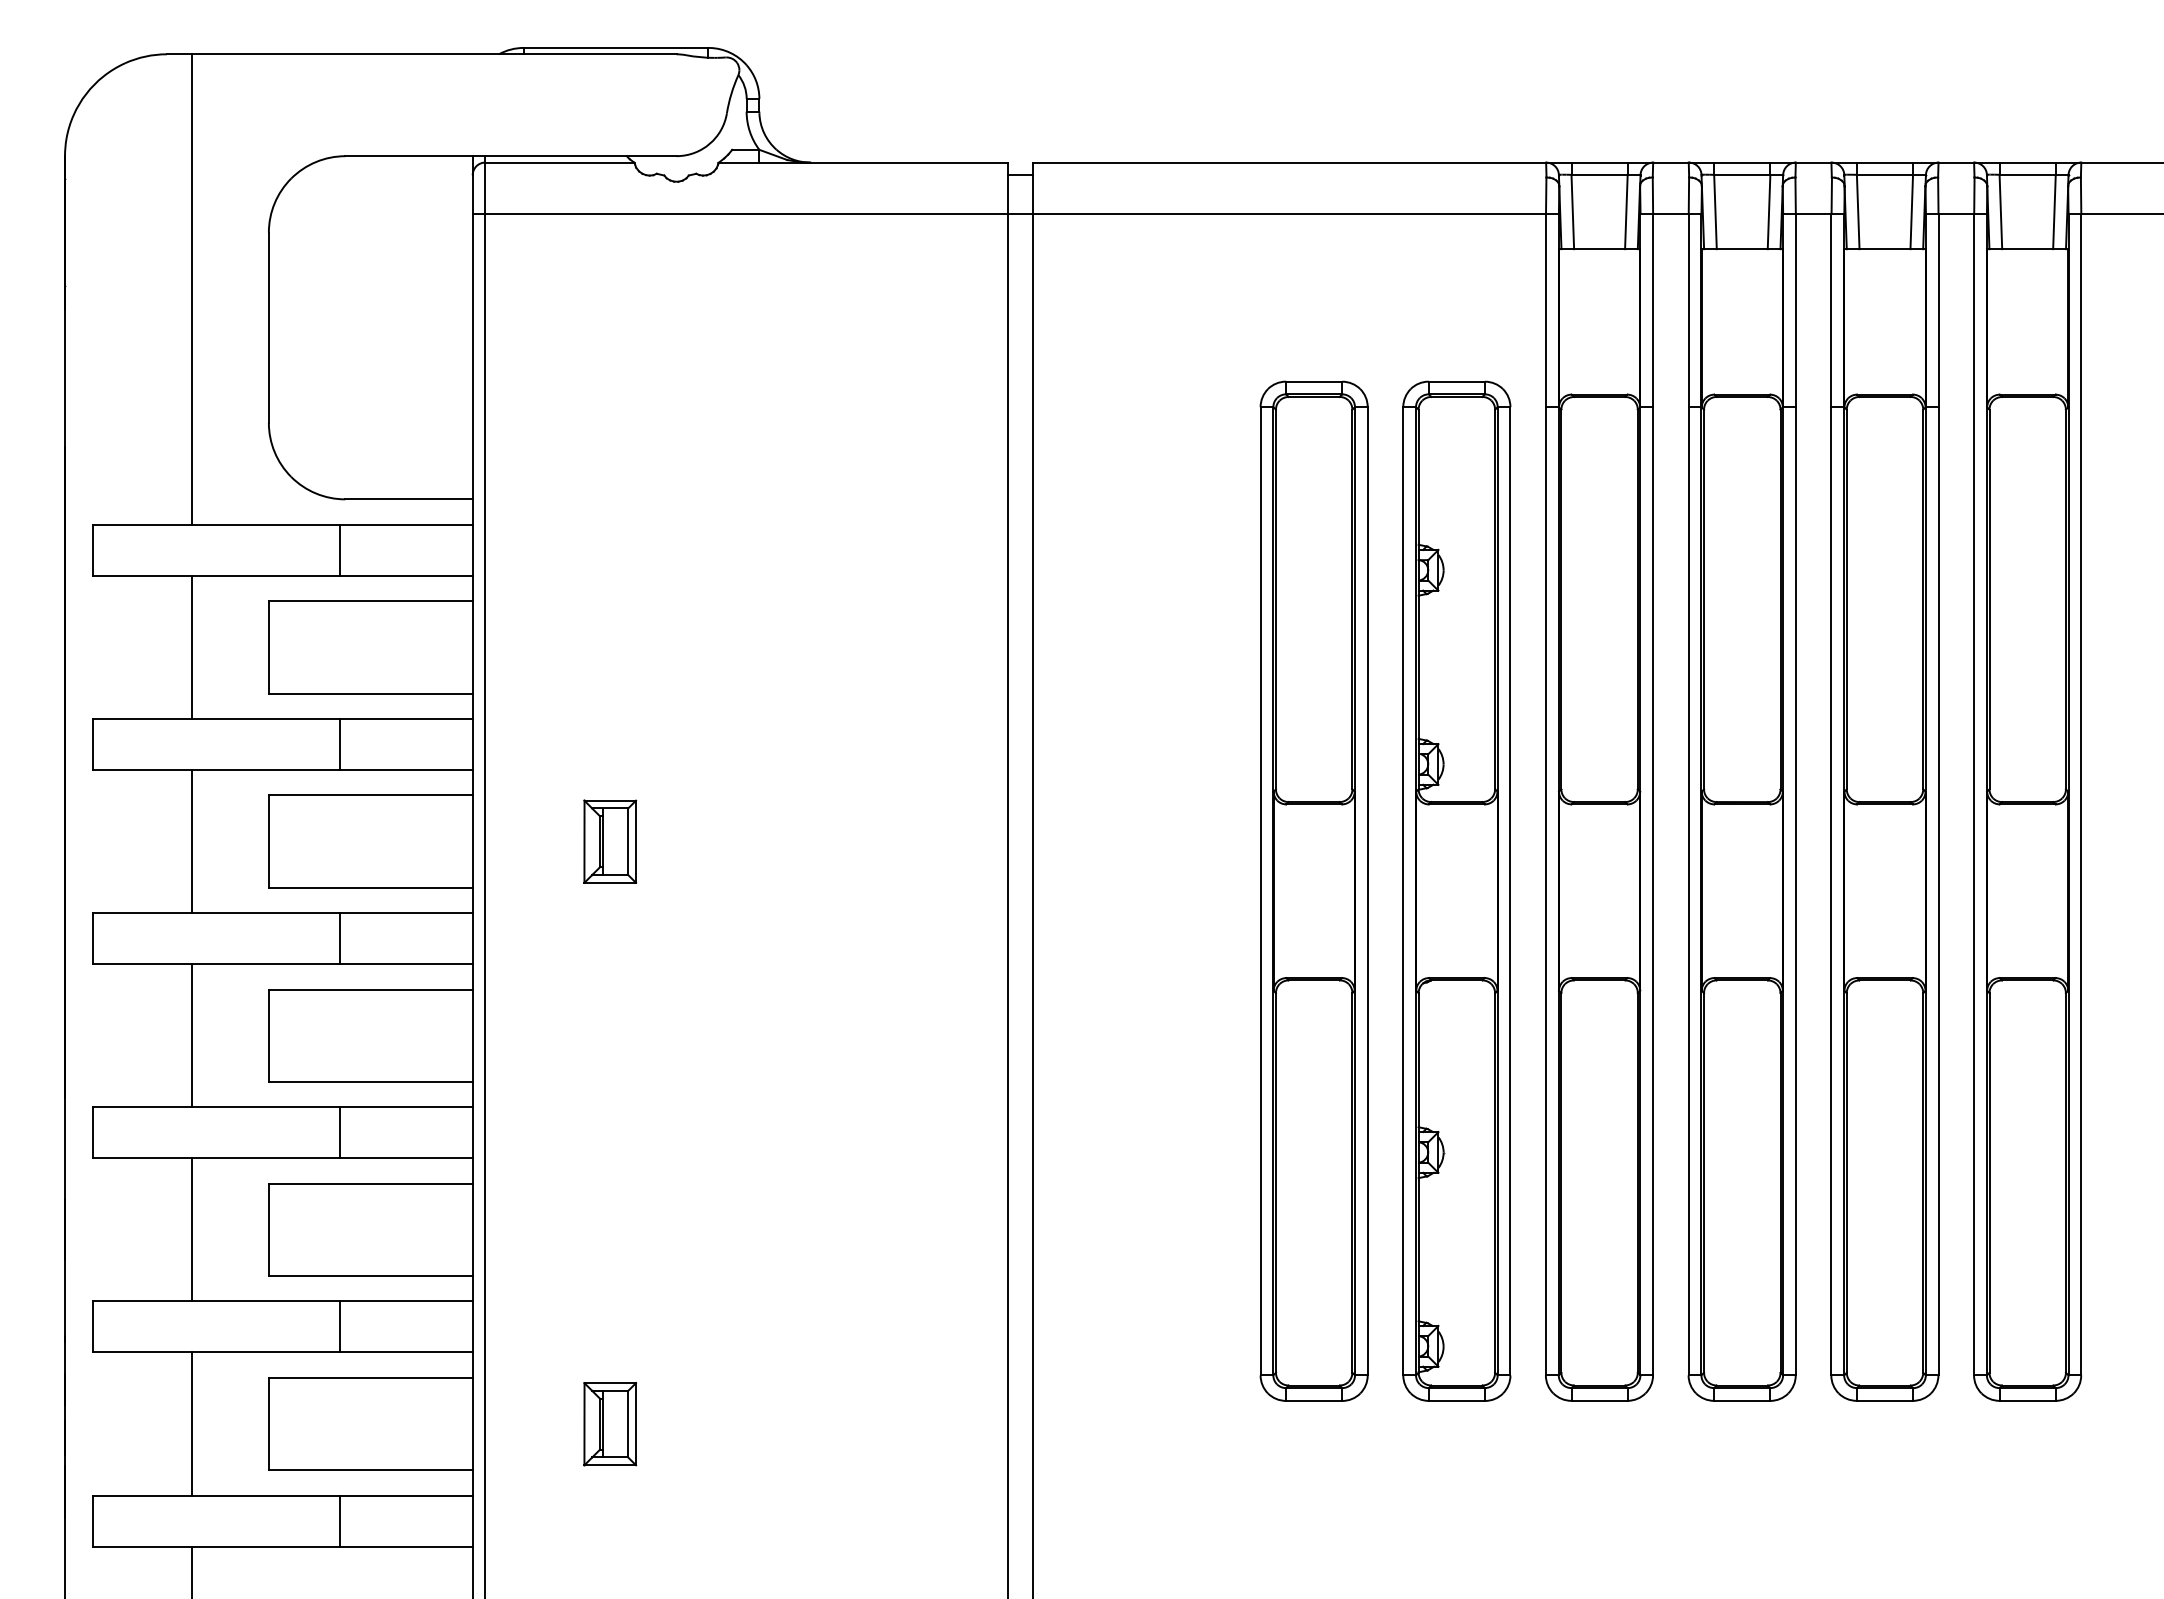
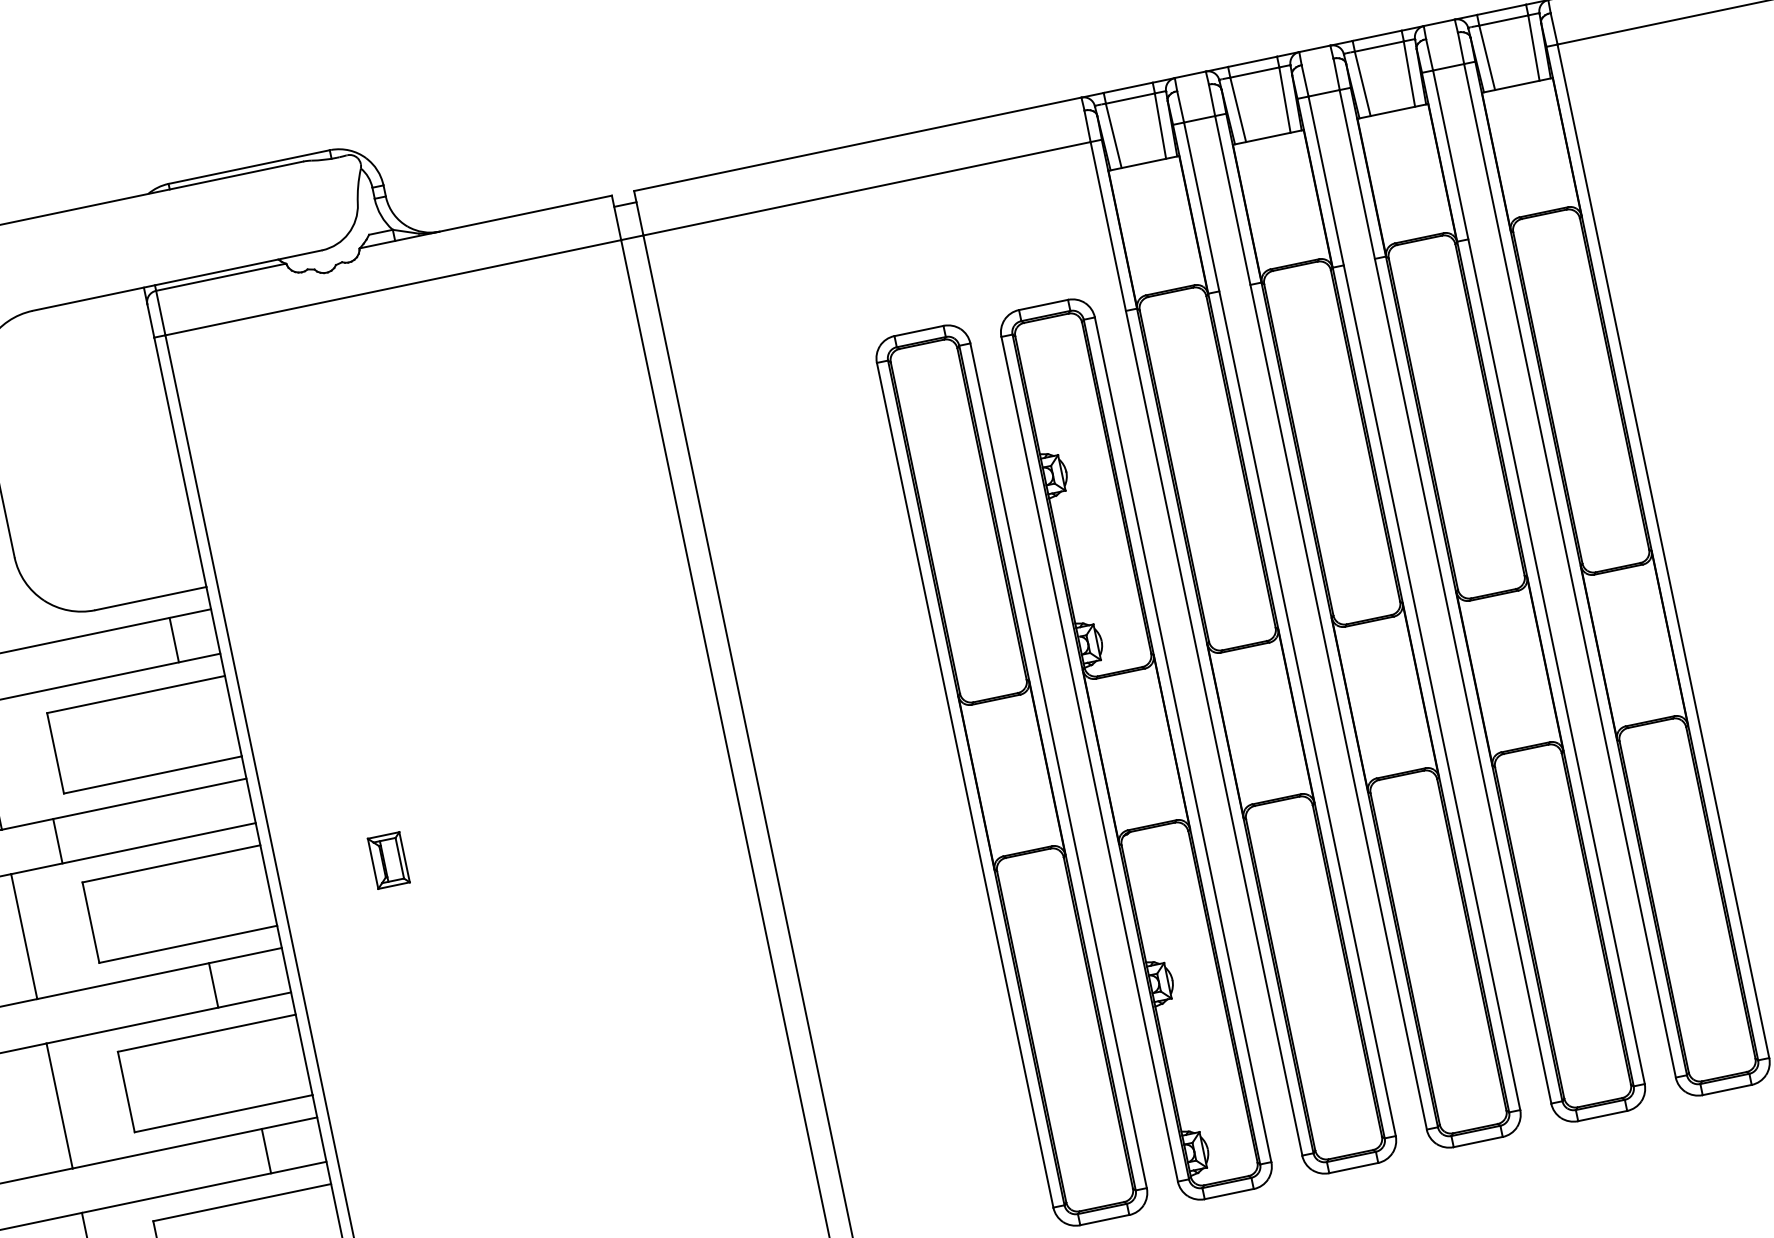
line: (340, 549) -> (174, 639), moved
line: (340, 744) -> (58, 841), moved
part: (610, 841) -> (388, 860), size x0.7
line: (340, 938) -> (213, 985), moved
line: (340, 1132) -> (266, 1150), moved

